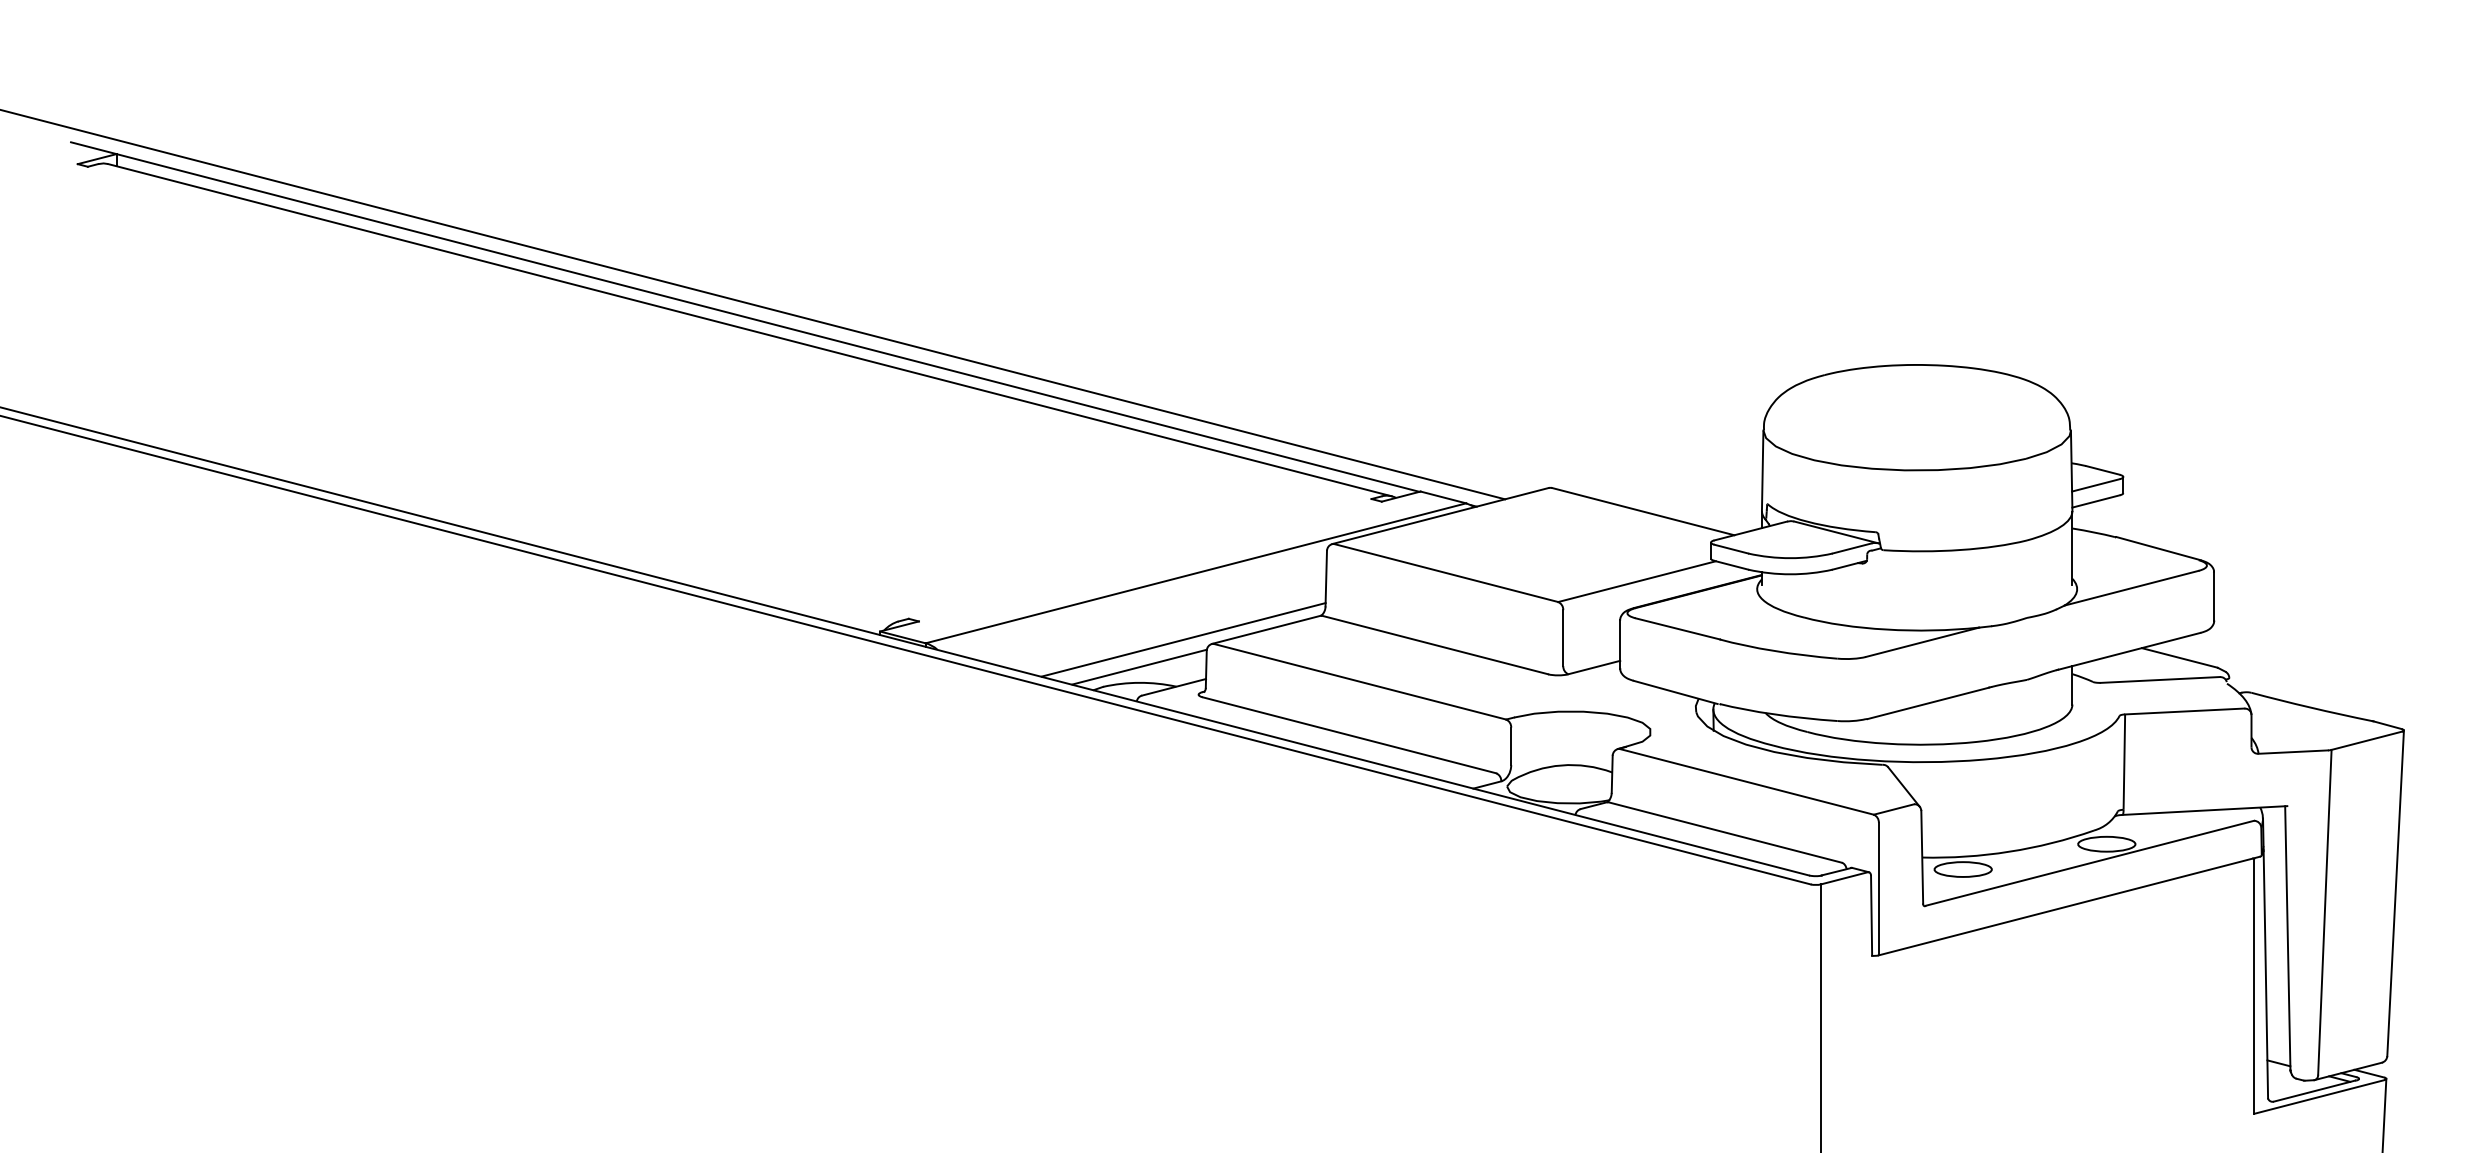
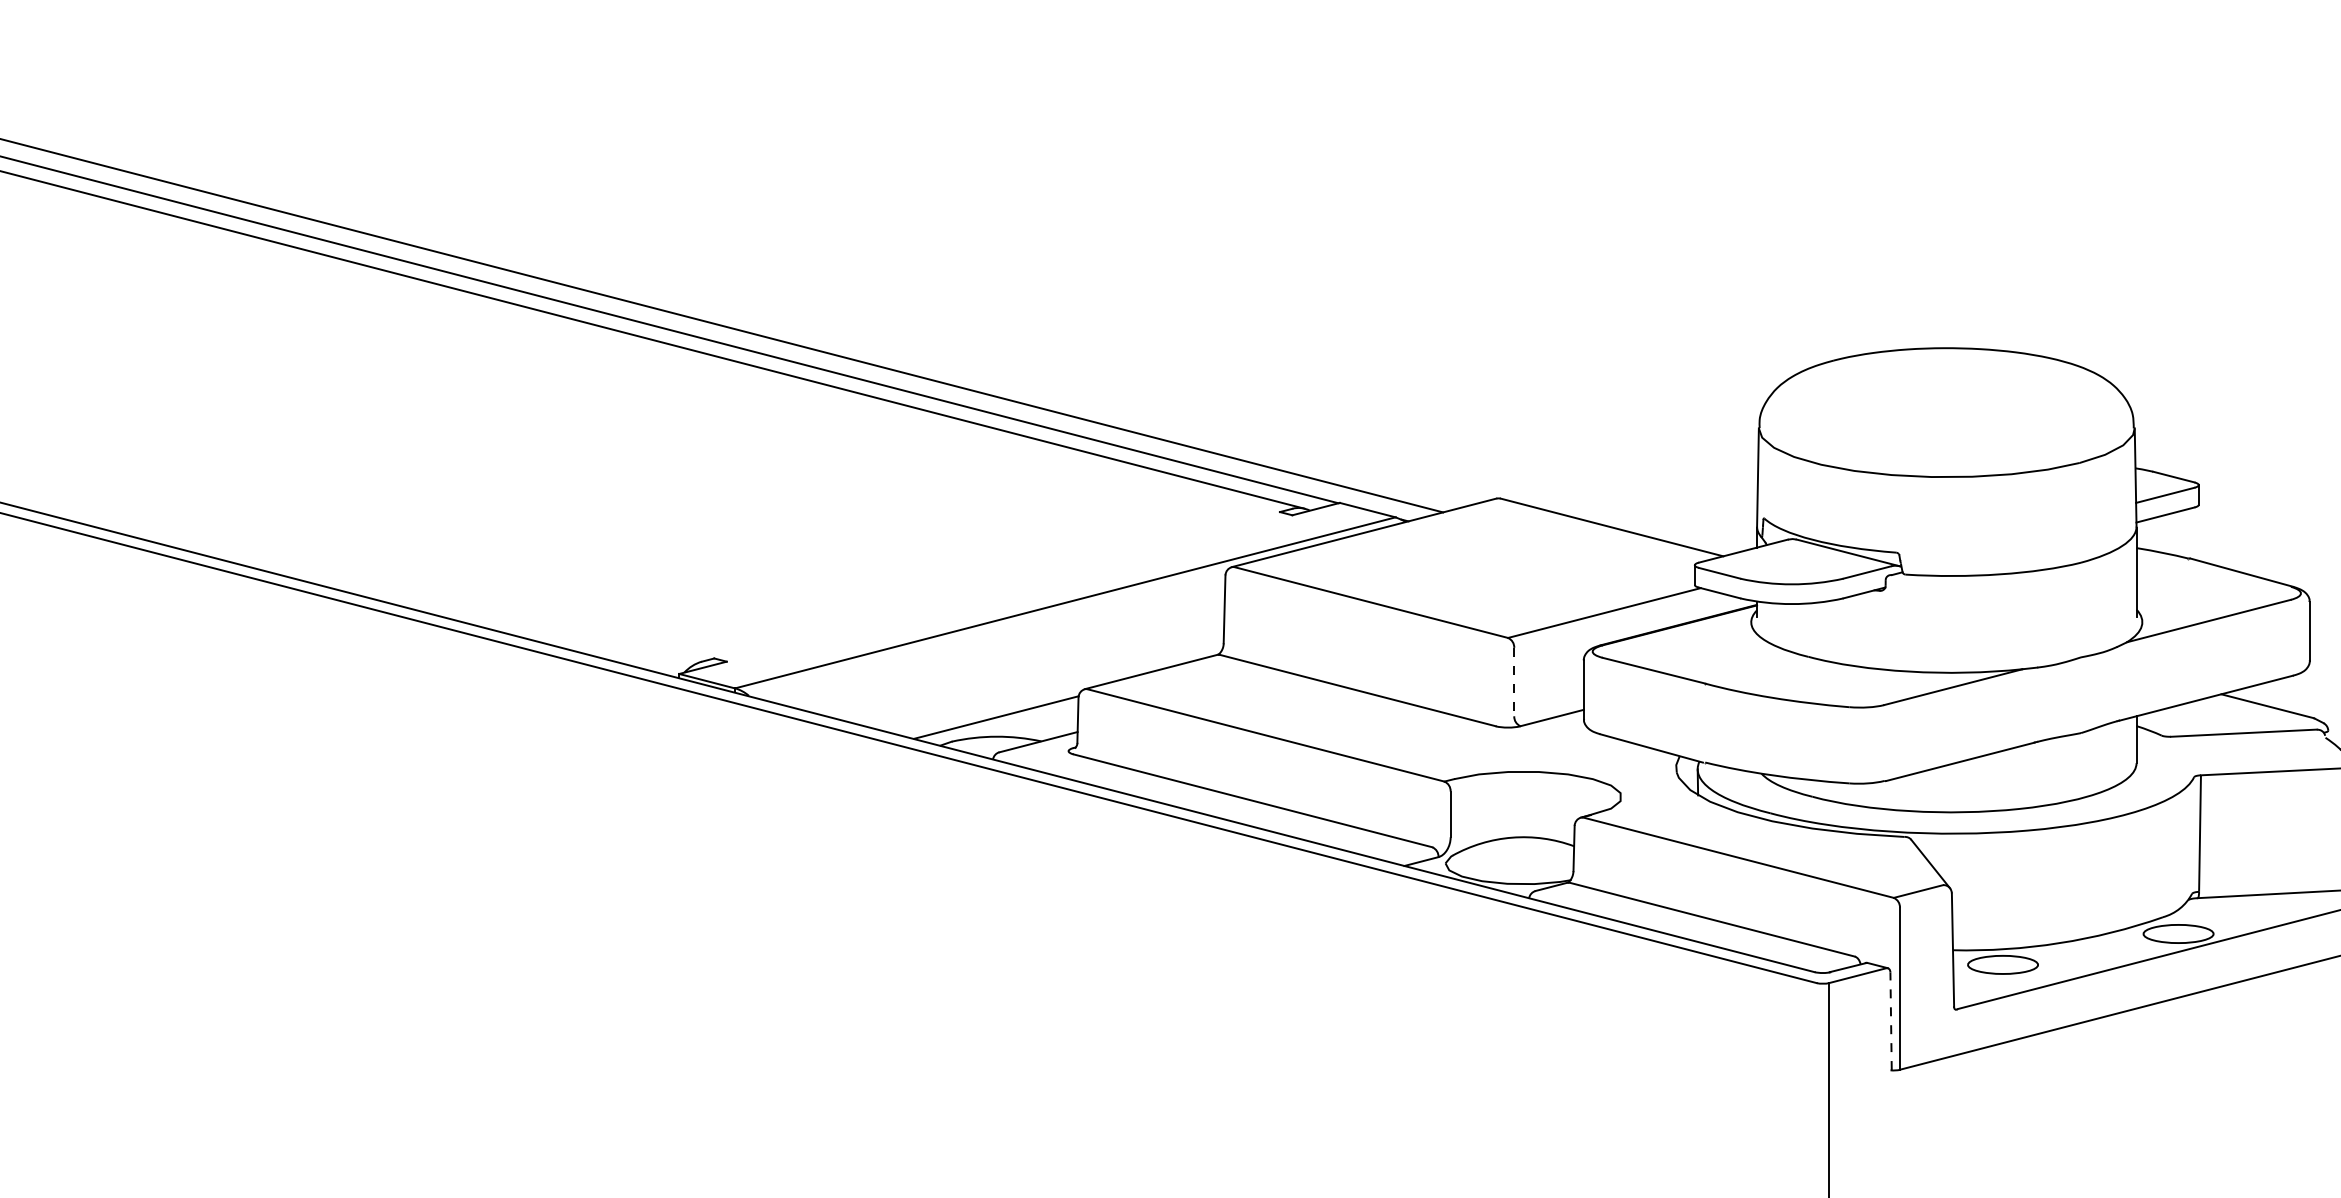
line: (1563, 638) -> (1514, 682), solid -> dashed
line: (1183, 639) -> (1050, 683), removed
line: (1871, 915) -> (1890, 1021), solid -> dashed

